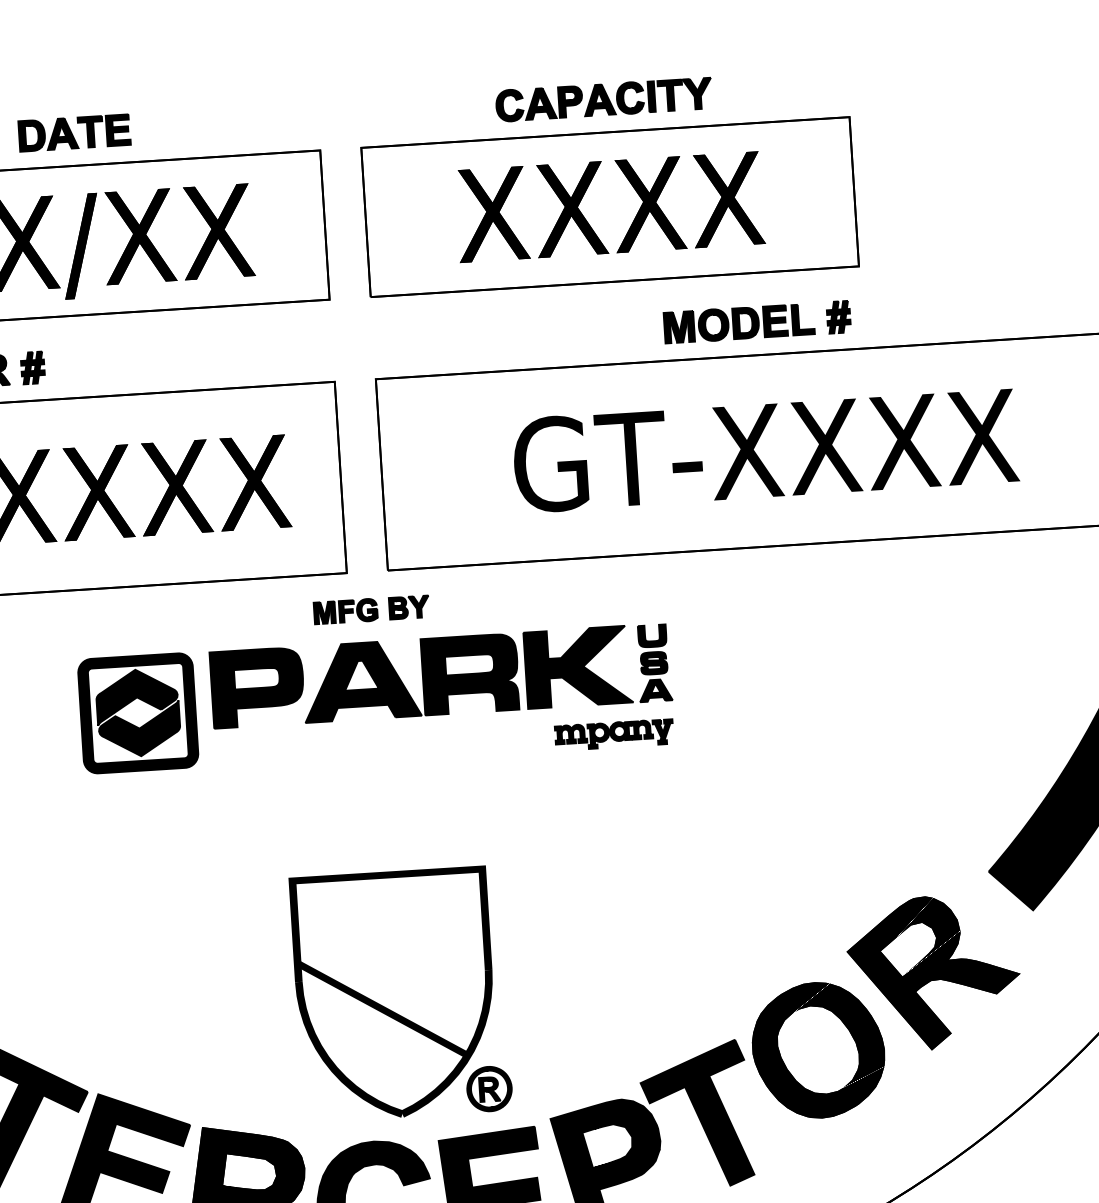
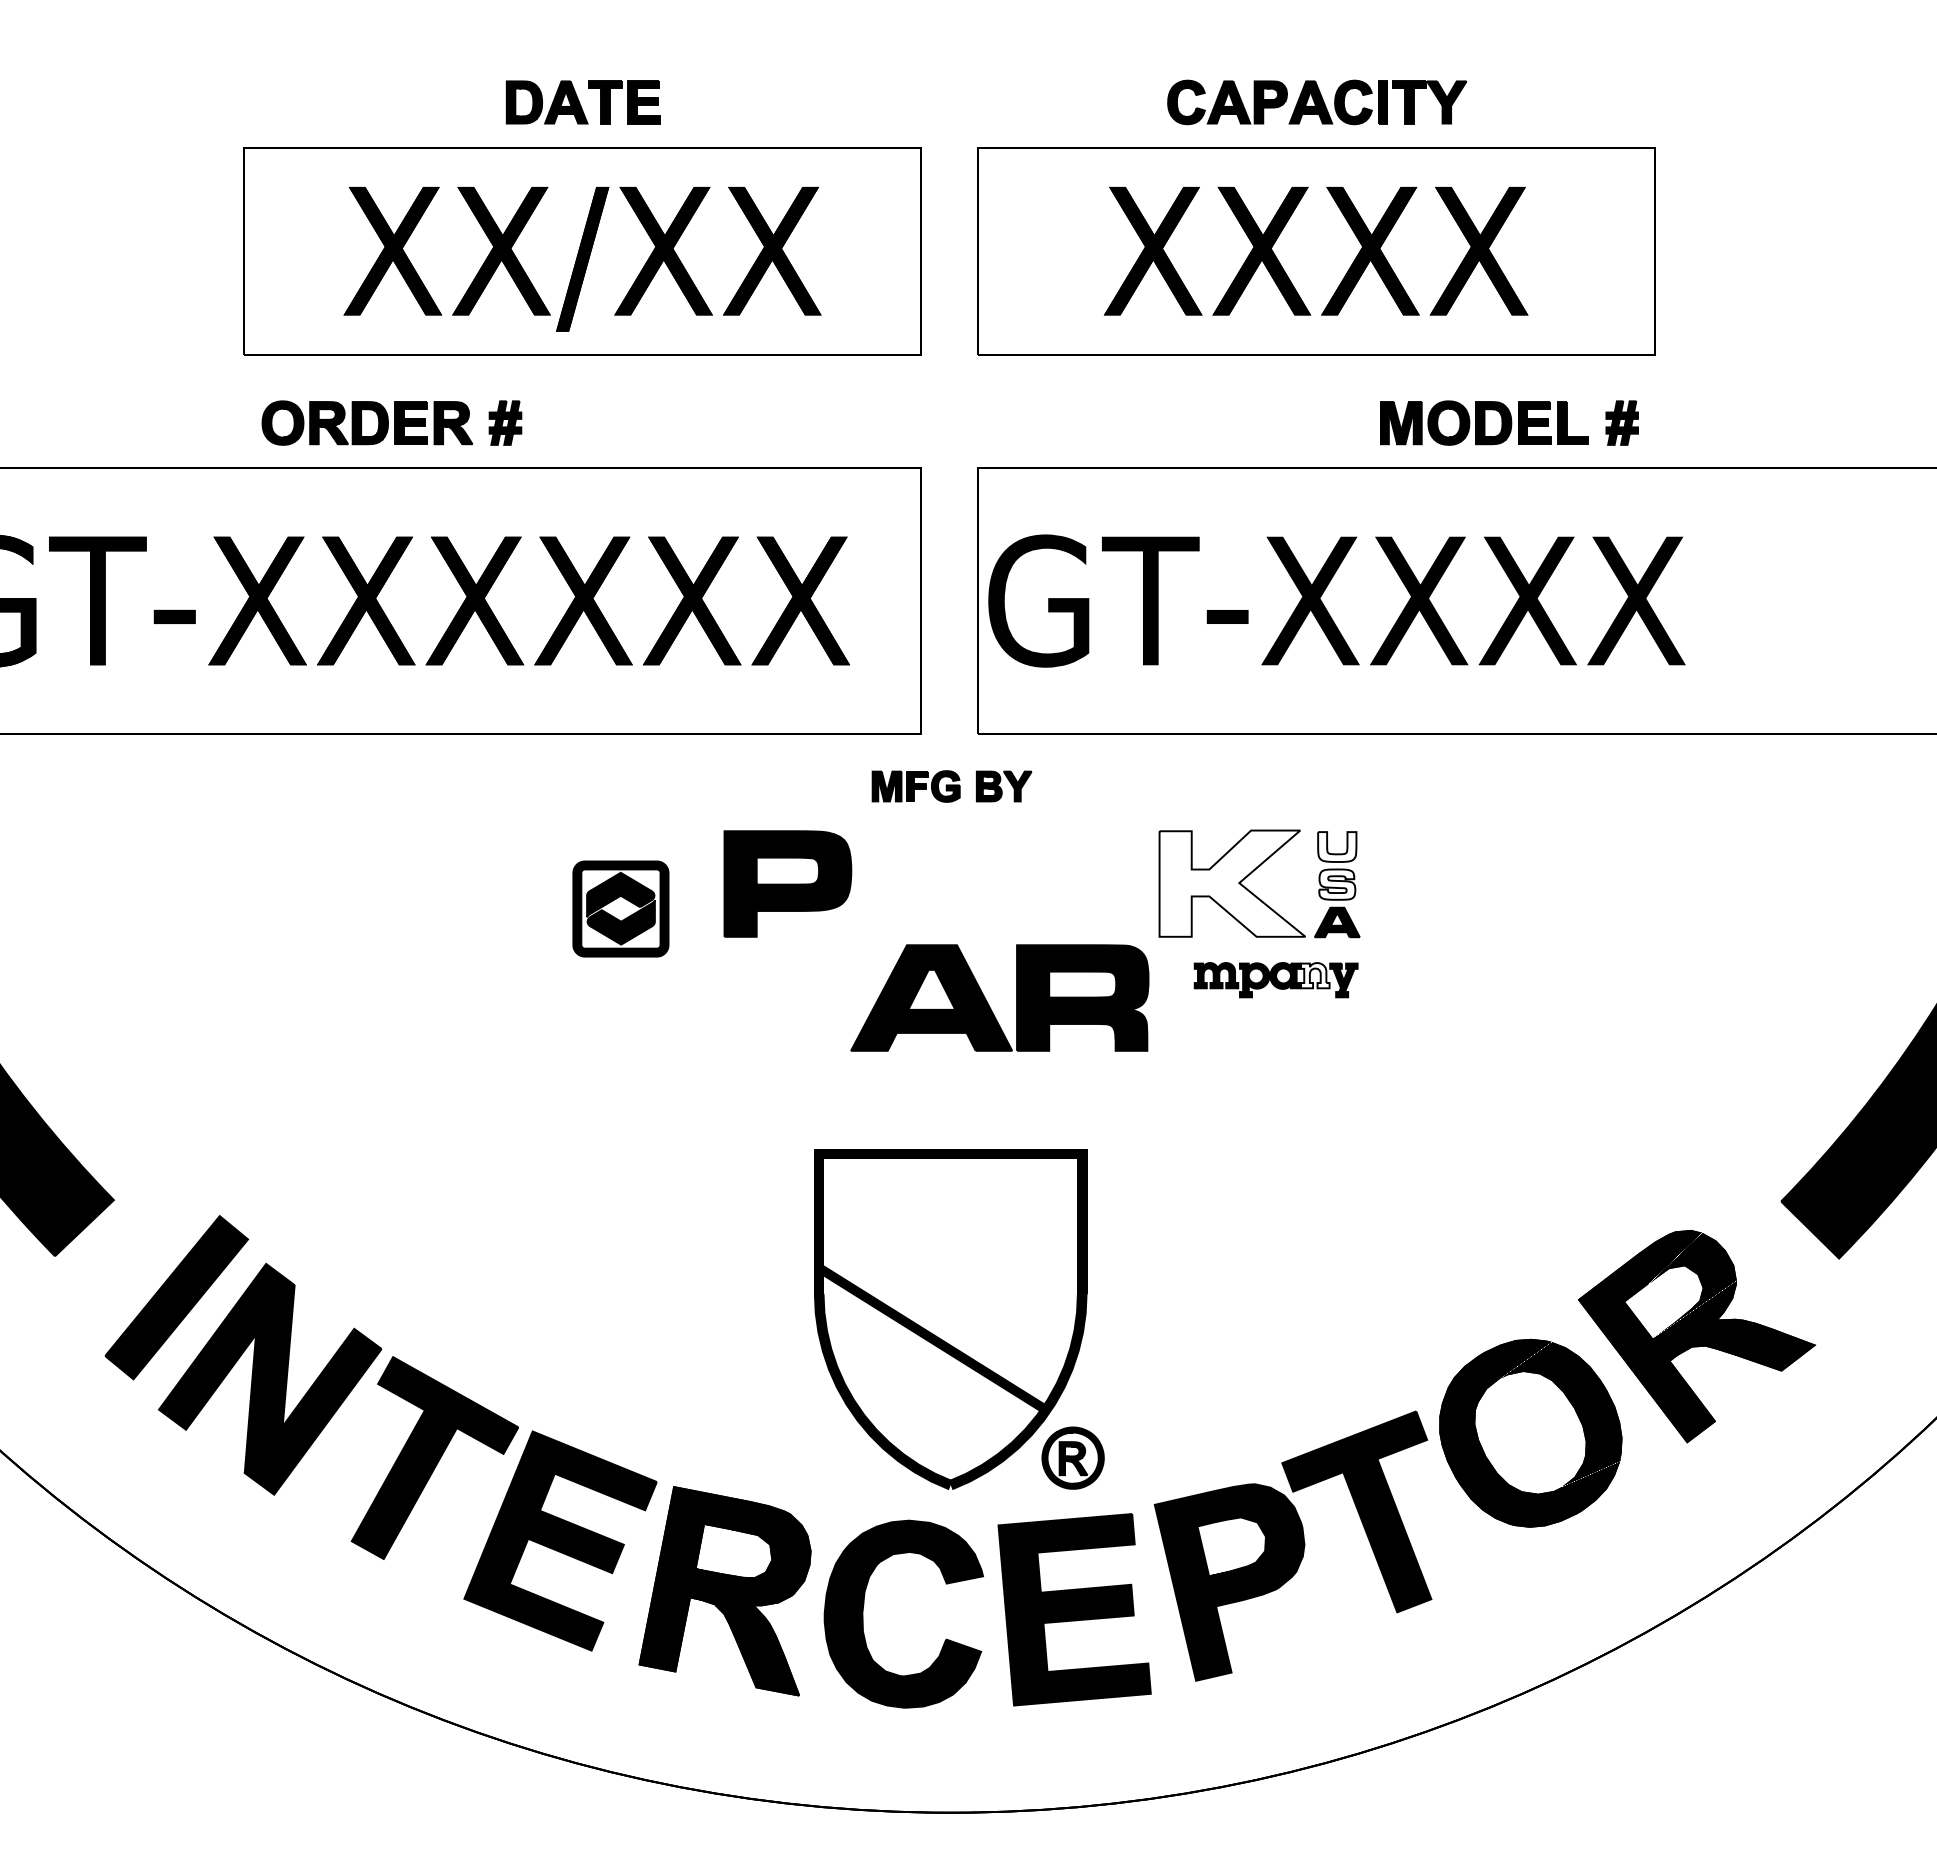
text: (765, 450) -> (1336, 600), moved
fill: (652, 636) -> (1337, 847), removed
fill: (654, 663) -> (1337, 884), removed
fill: (578, 667) -> (1232, 883), removed
part: (402, 682) -> (988, 1003), moved
part: (137, 712) -> (620, 908), size x0.6
fill: (642, 729) -> (1315, 975), removed

